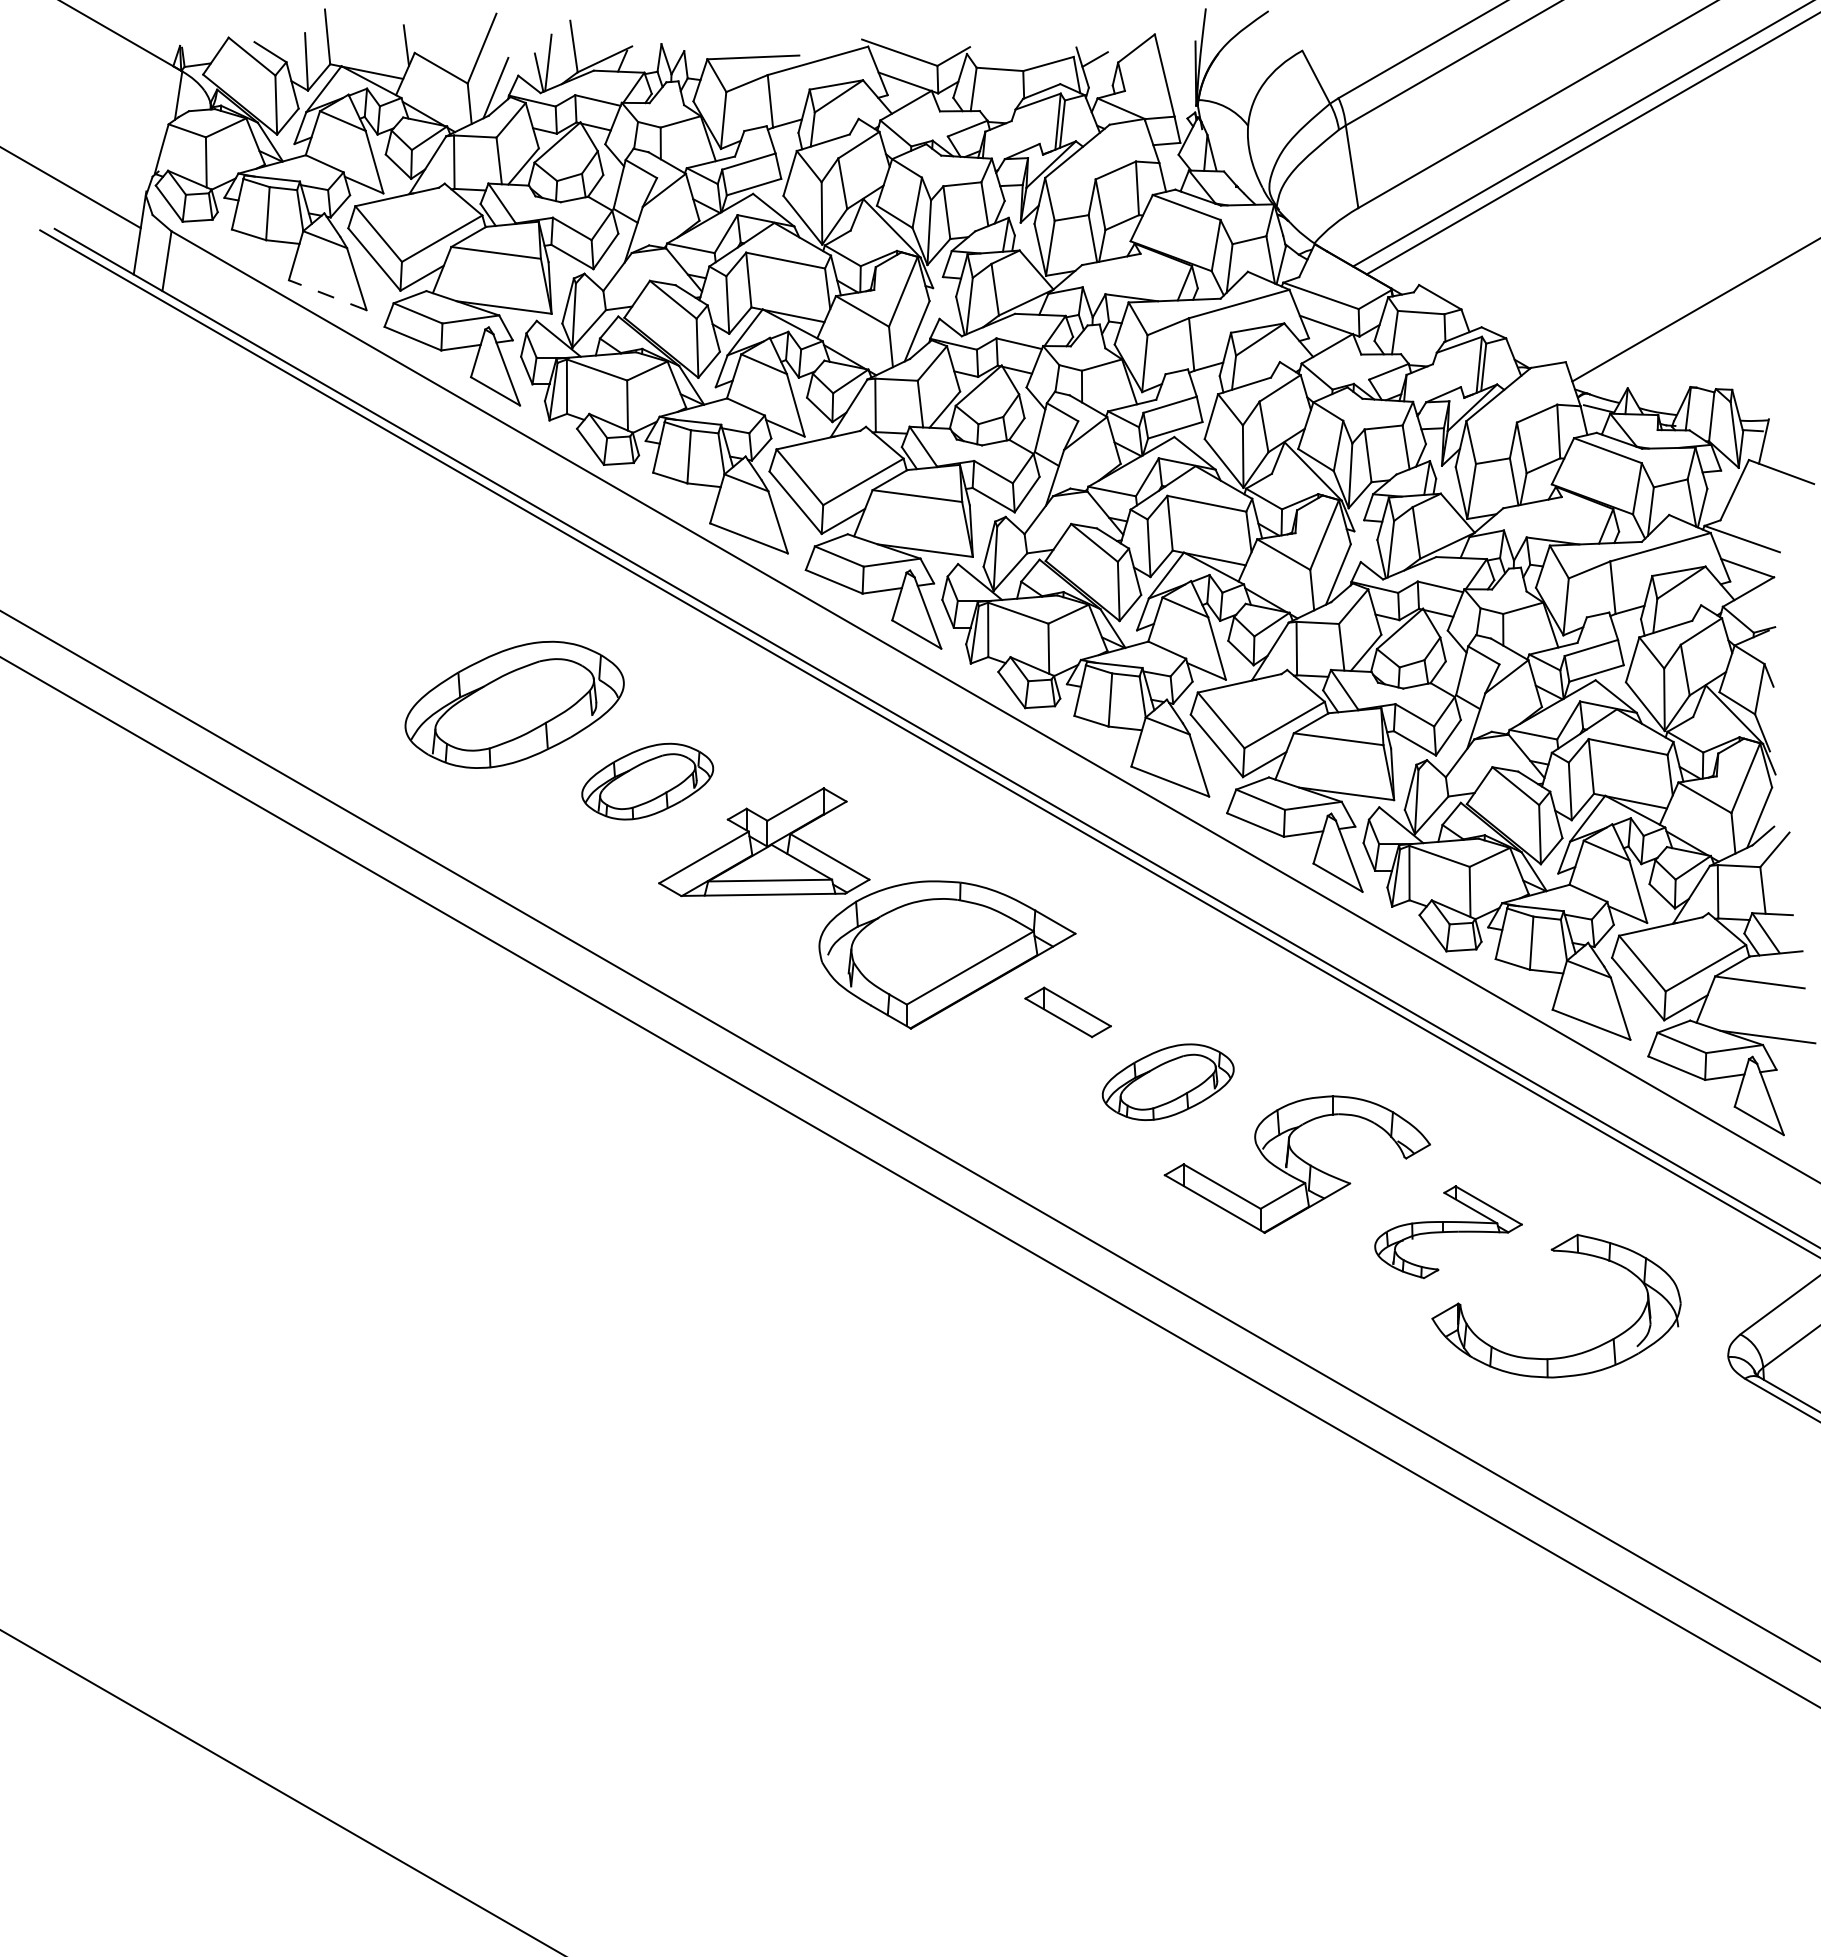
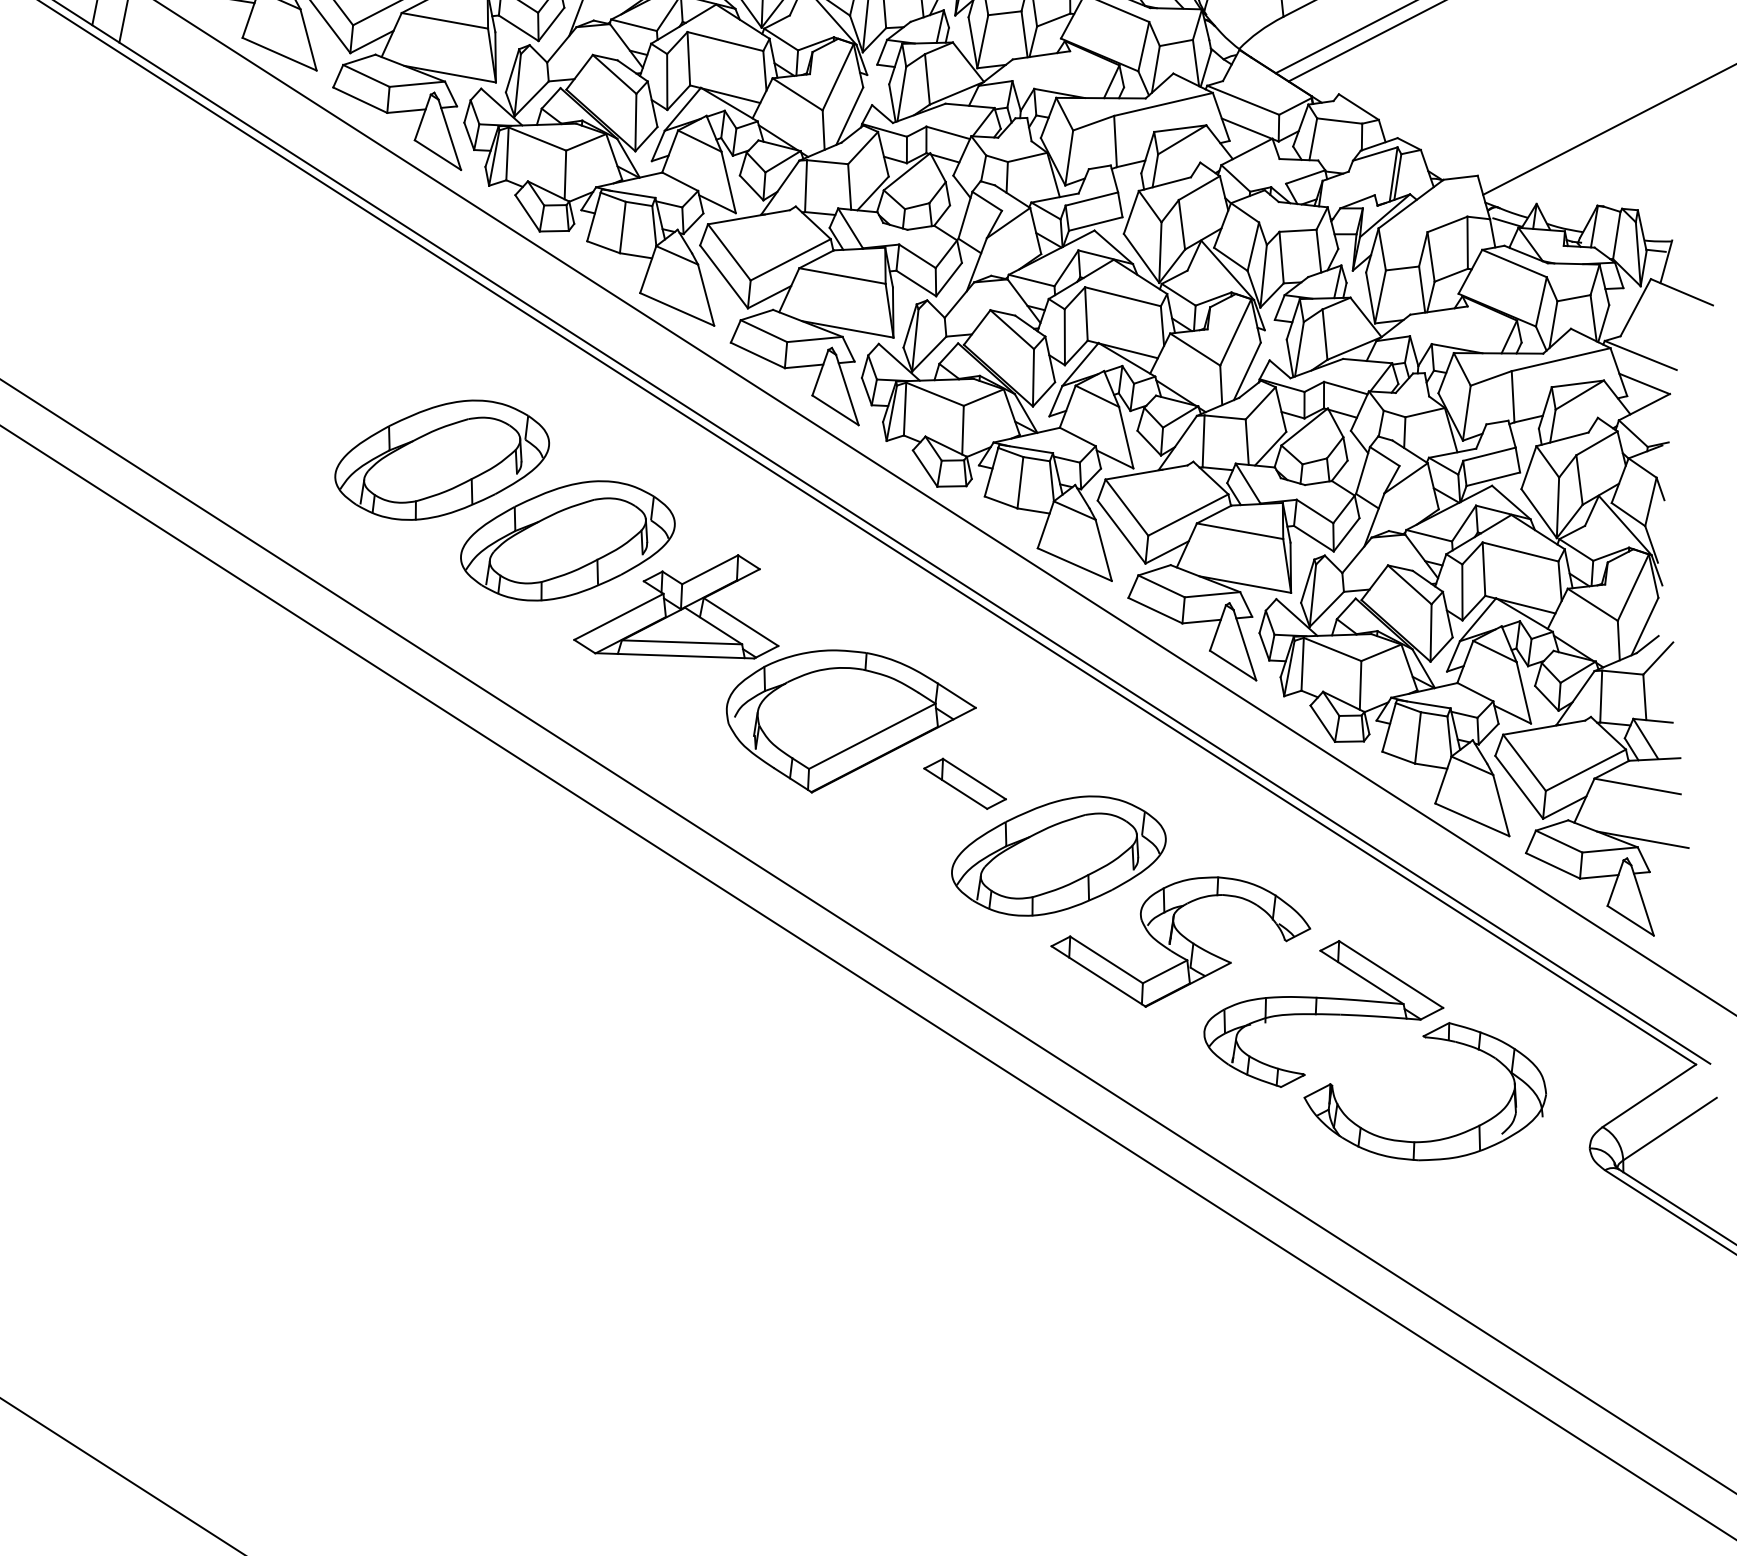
line: (327, 295) -> (279, 54), dashed -> solid
part: (647, 781) -> (567, 540), size x1.67
part: (1168, 1082) -> (1059, 856), size x1.67
part: (1448, 1231) -> (1324, 1013), size x1.67

